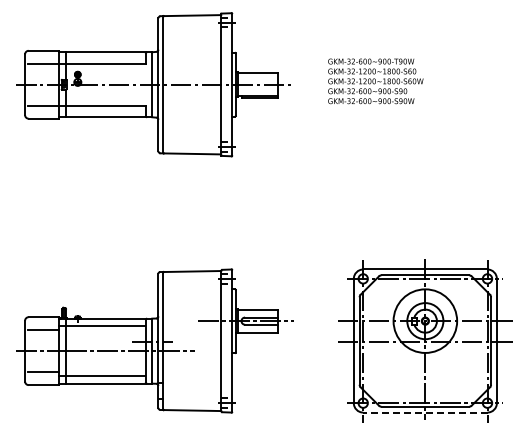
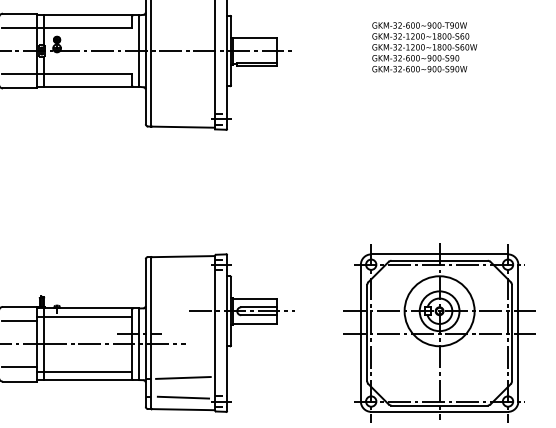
text: (375, 81) -> (424, 47), moved
line: (192, 381) -> (183, 377), added
line: (192, 399) -> (183, 397), added
line: (424, 412) -> (438, 411), dashed -> solid

